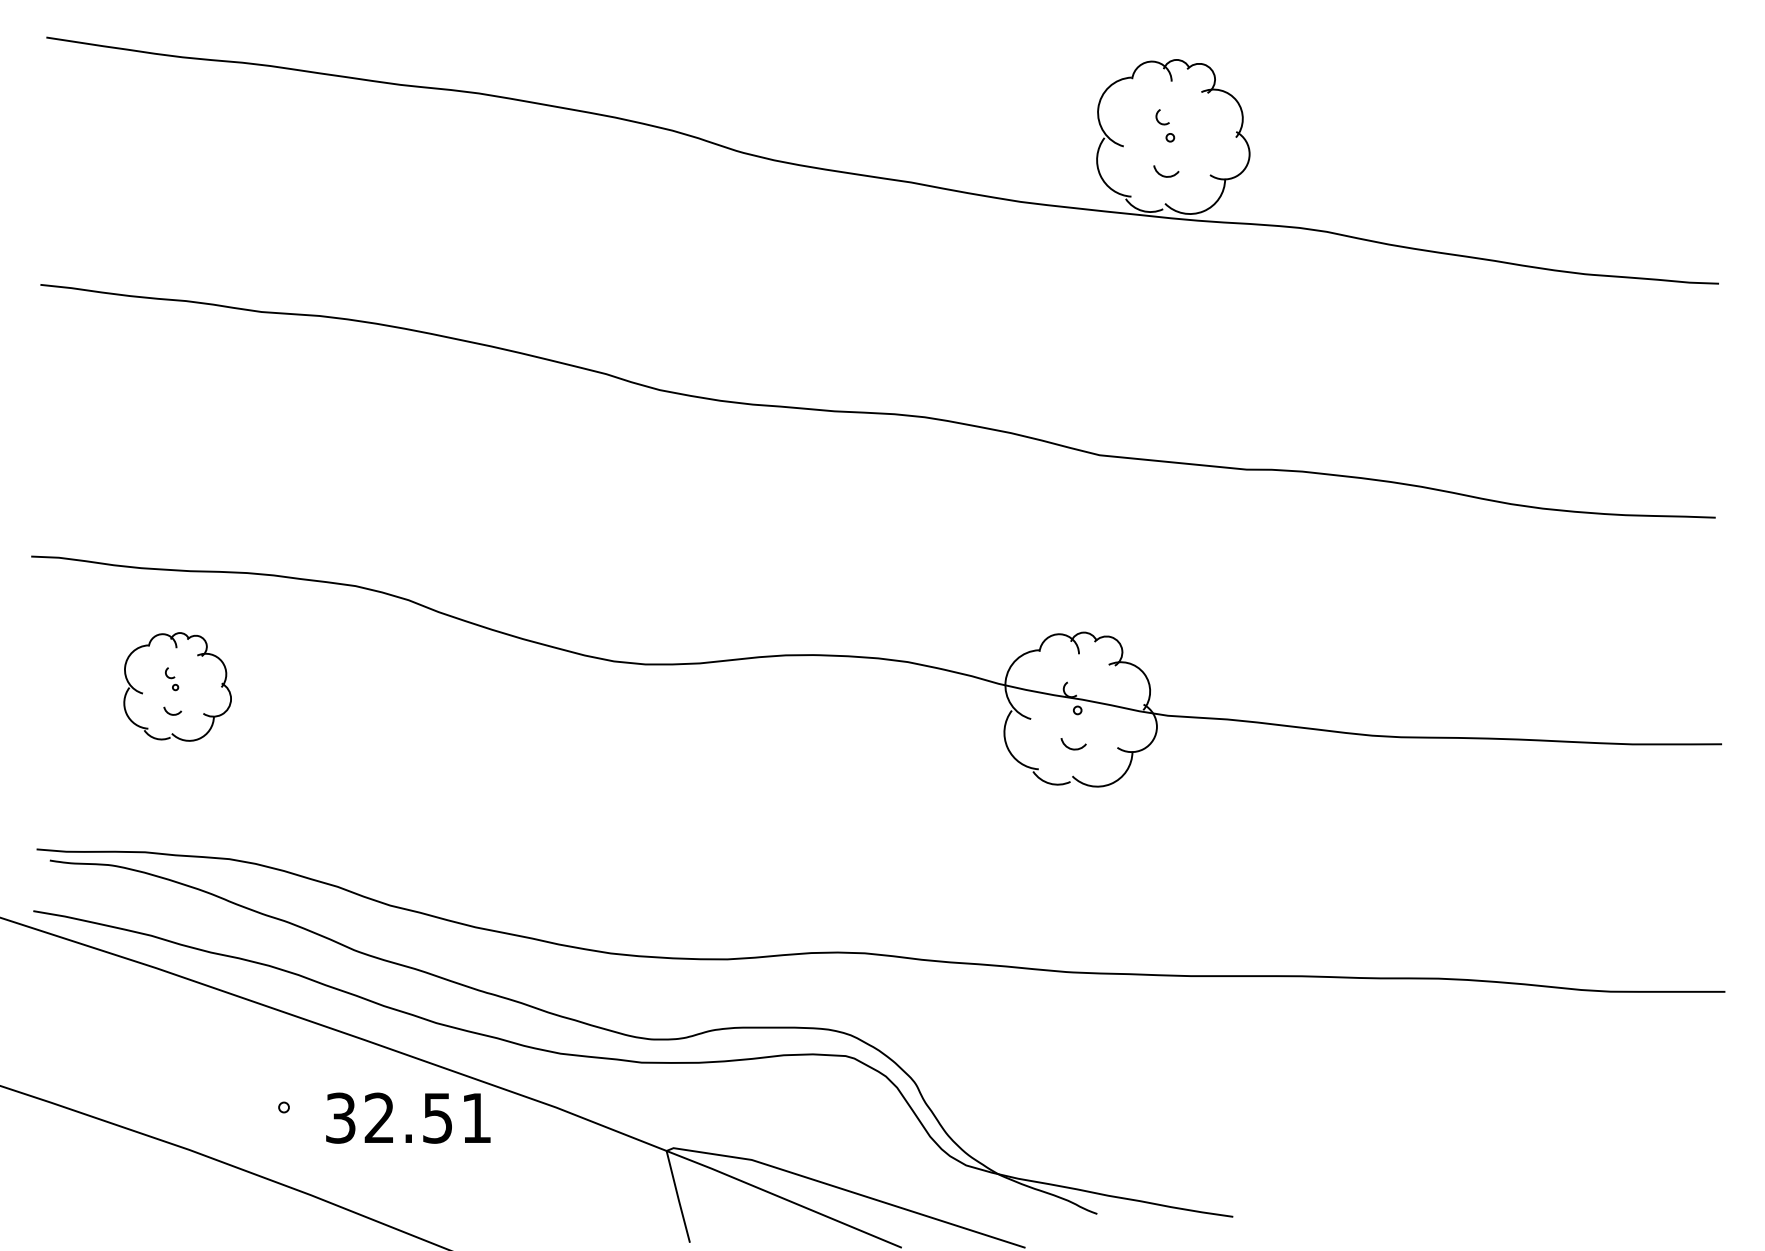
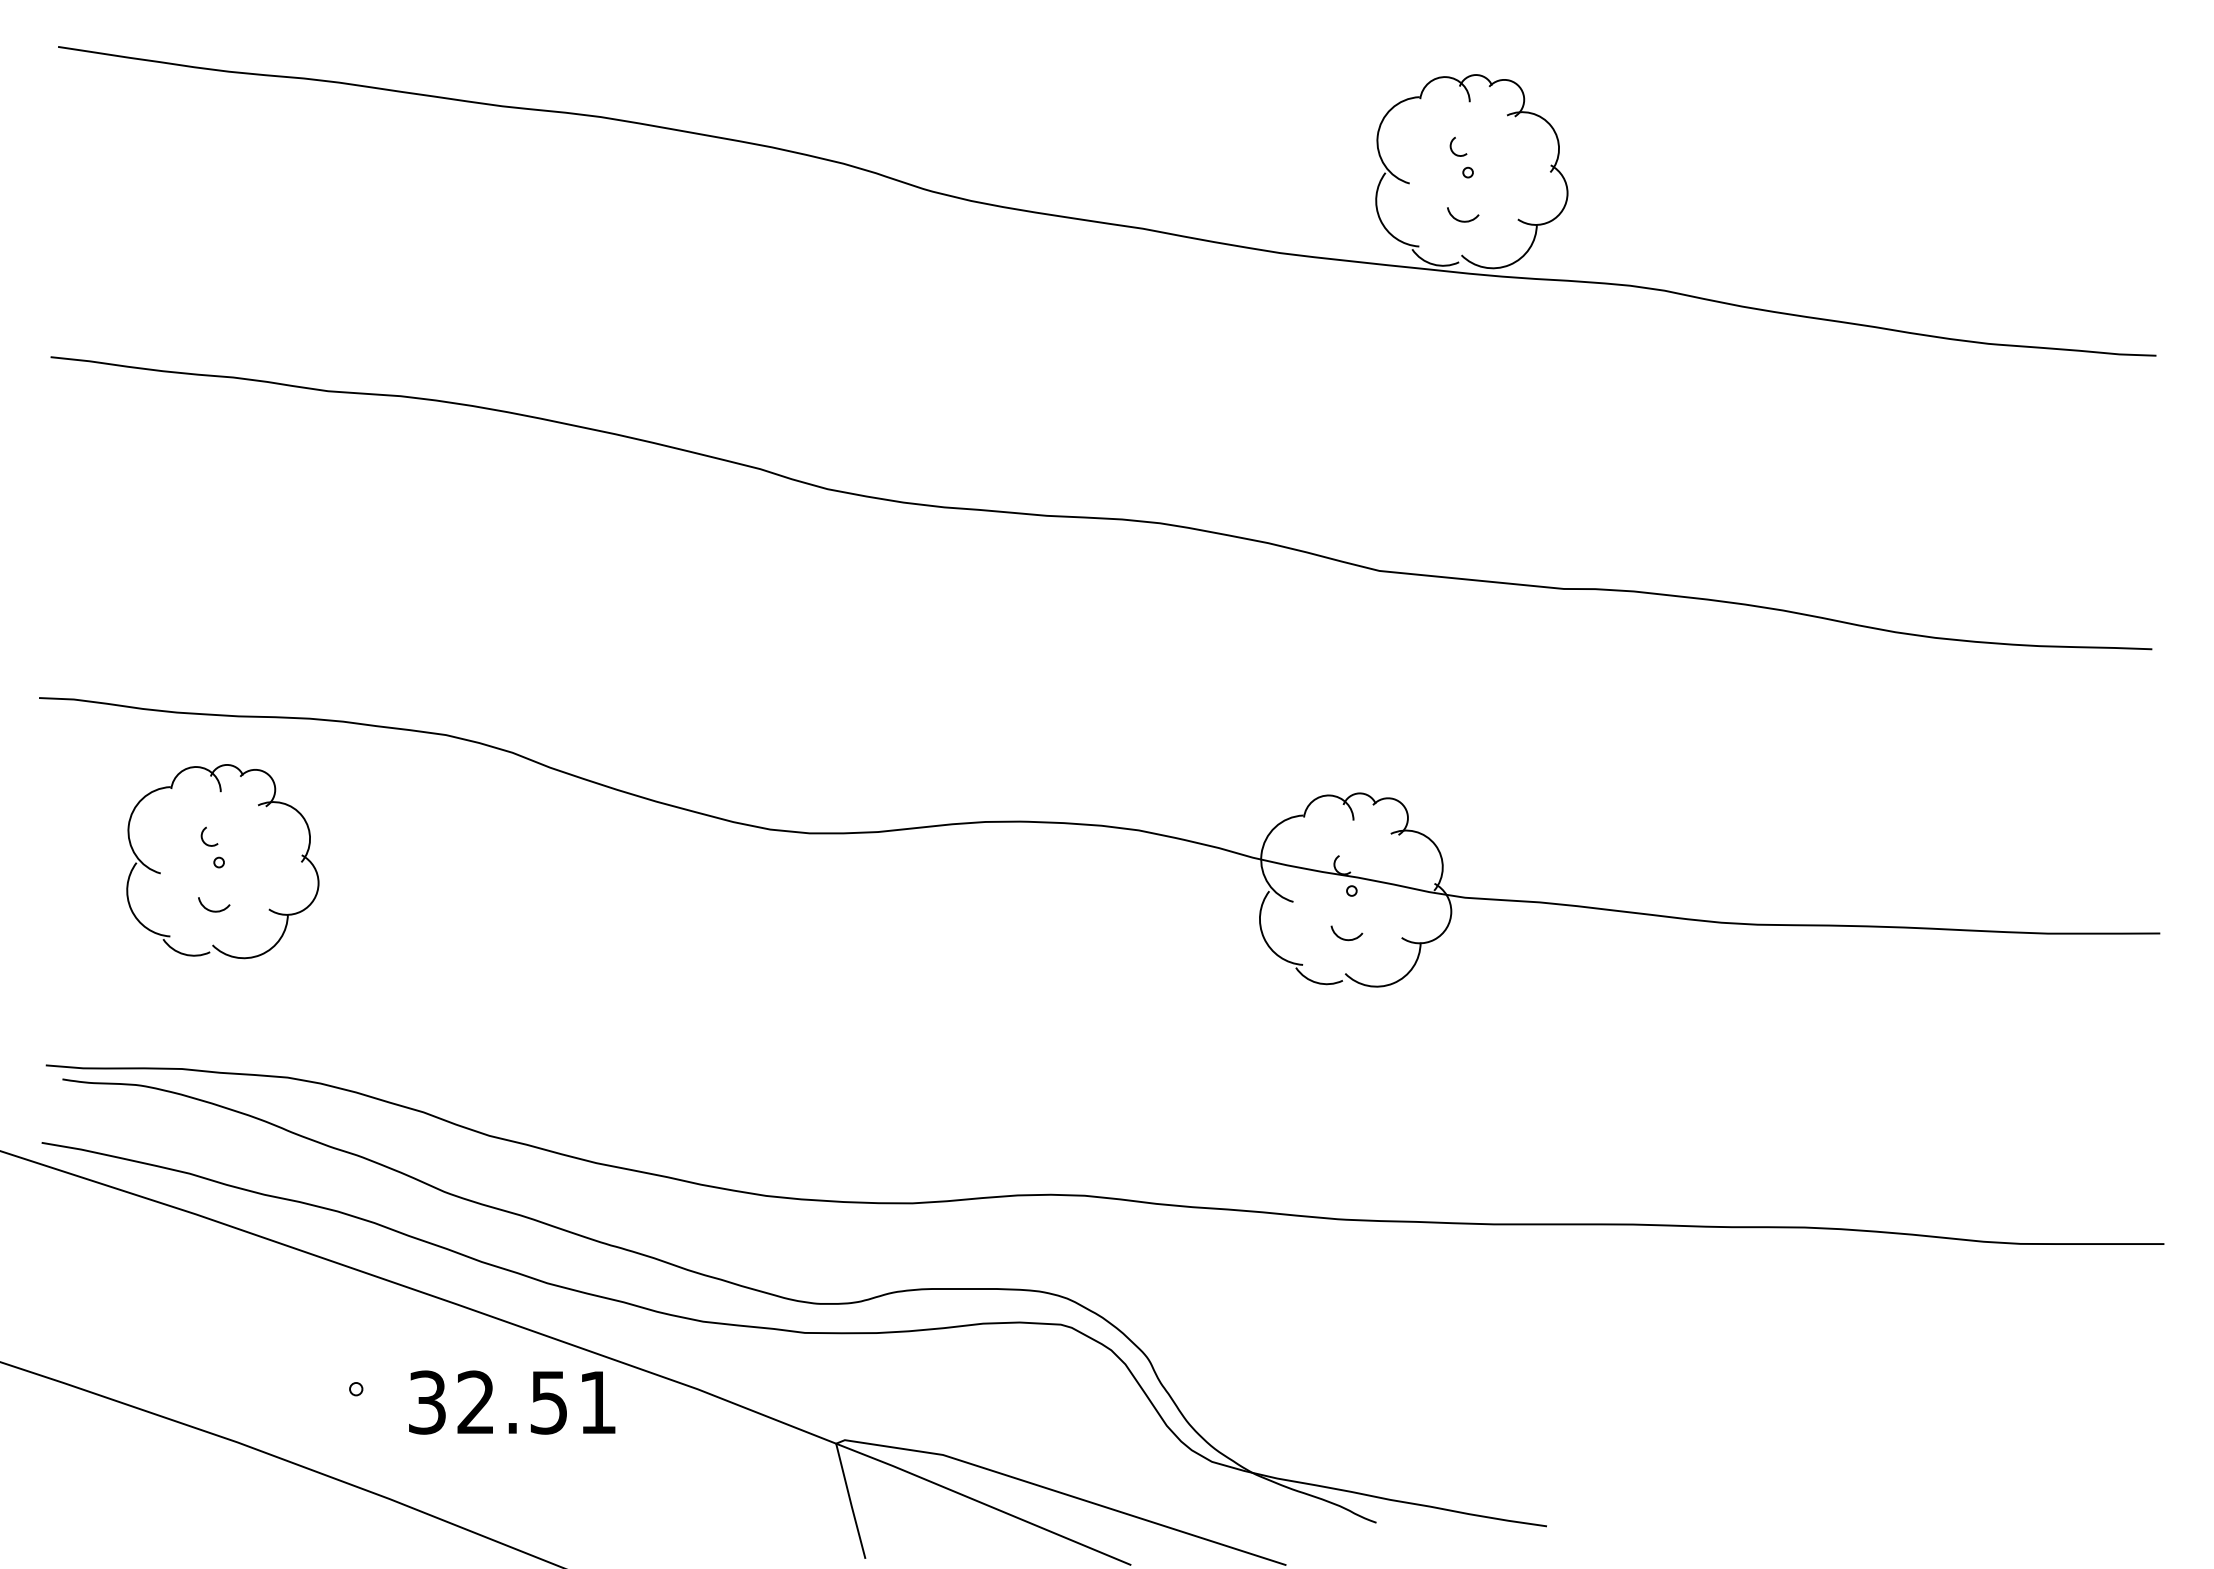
part: (177, 686) -> (222, 861), size x1.43

